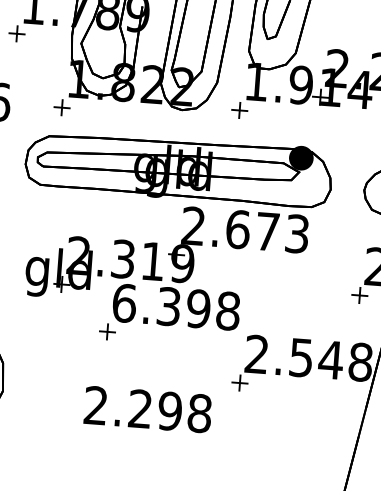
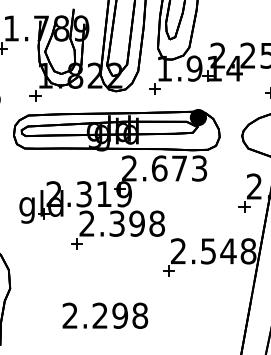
text: (124, 302) -> (87, 223), 6.398 -> 2.398
text: (148, 409) -> (105, 315), moved

